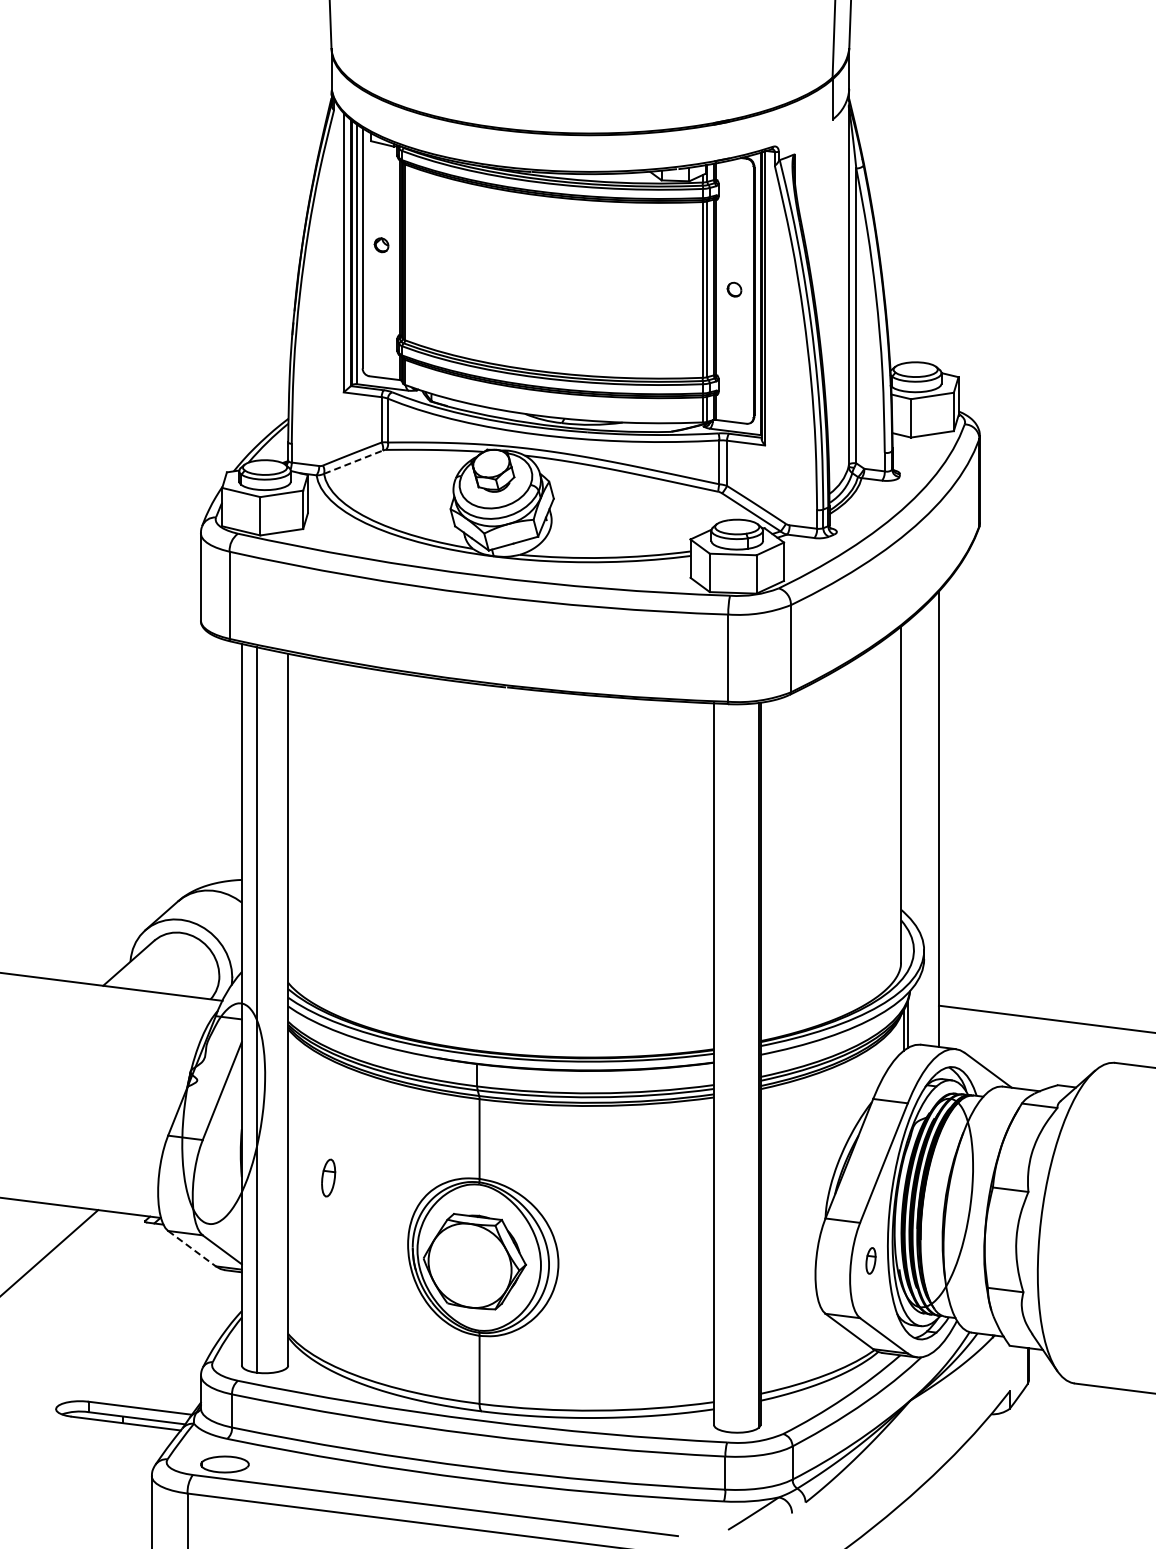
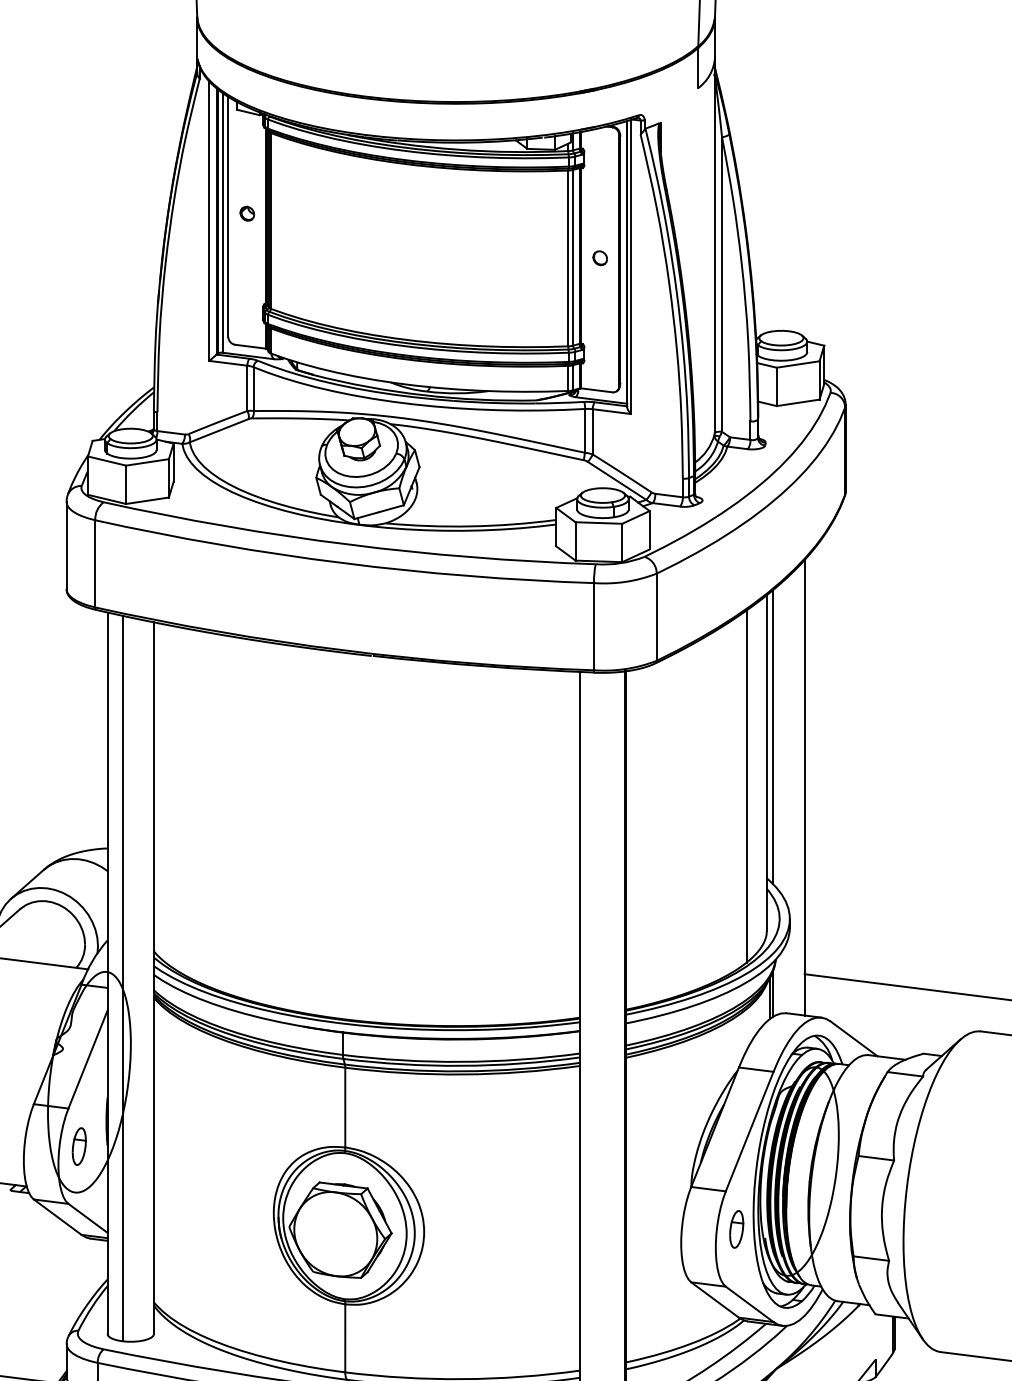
line: (353, 462) -> (219, 431), dashed -> solid
line: (907, 768) -> (773, 737), added
line: (881, 817) -> (747, 786), added
part: (328, 1177) -> (79, 1146), moved
line: (192, 1248) -> (58, 1217), dashed -> solid
part: (870, 1260) -> (736, 1229), size x1.43

